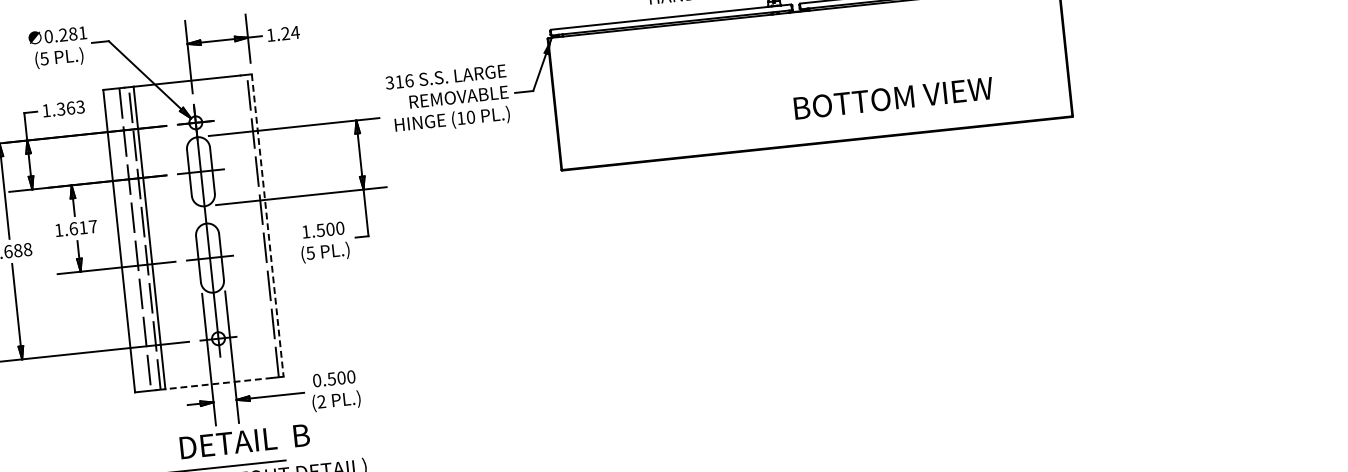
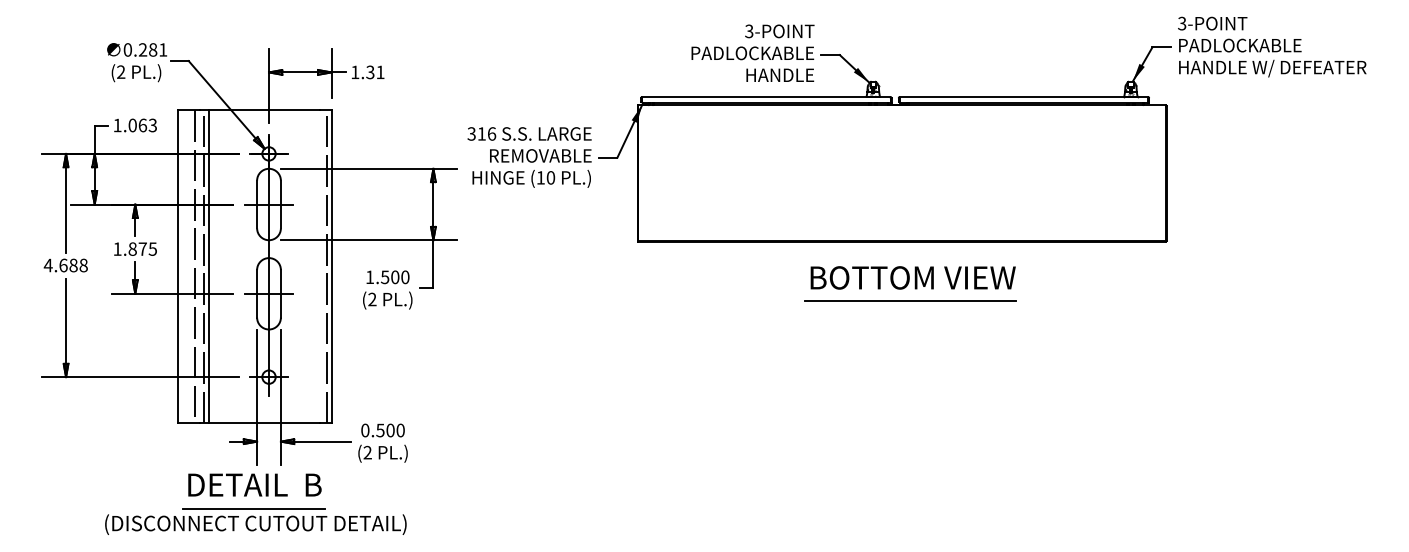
text: (290, 33) -> (375, 72), 1.24 -> 1.31
text: (43, 58) -> (120, 71), (5 -> (2
text: (892, 98) -> (912, 277), moved
text: (60, 109) -> (132, 125), 1.363 -> 1.063
line: (831, 200) -> (910, 301), added
line: (267, 226) -> (331, 267), dashed -> solid
text: (83, 227) -> (142, 248), 1.617 -> 1.875
text: (310, 253) -> (372, 299), (5 -> (2
line: (218, 384) -> (264, 423), dashed -> solid
text: (244, 441) -> (254, 484), moved

